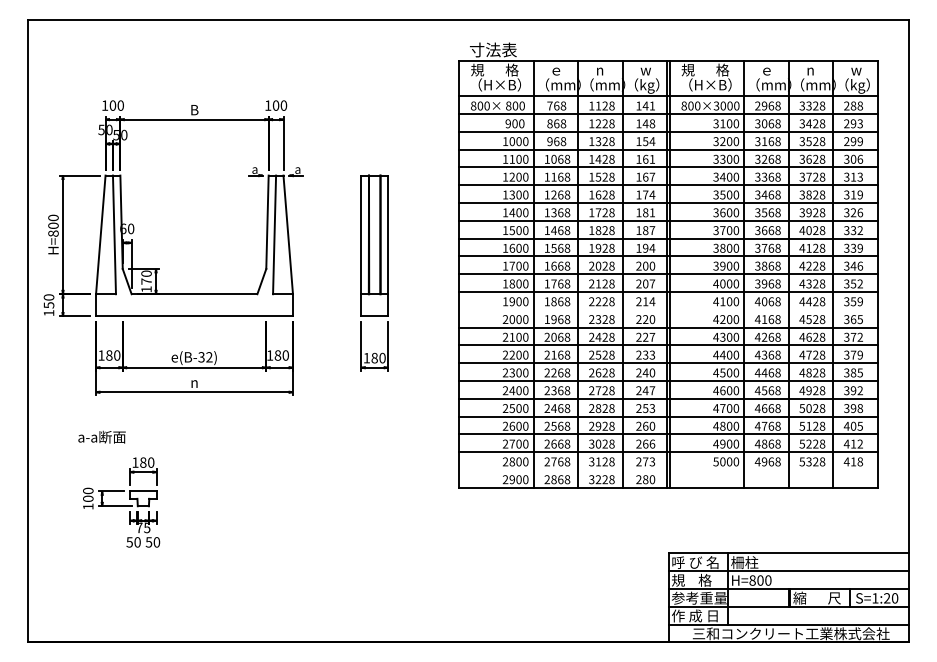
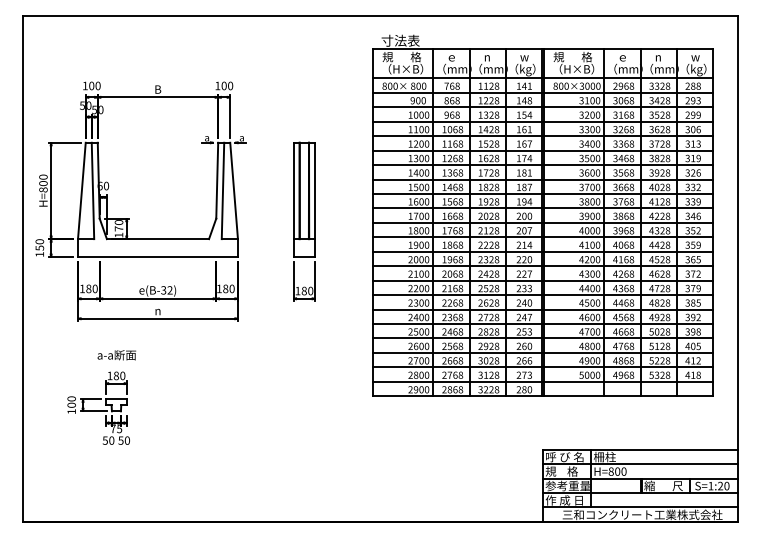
line: (667, 309) -> (542, 251), added
text: (101, 437) -> (116, 355), moved
line: (667, 469) -> (542, 381), added

